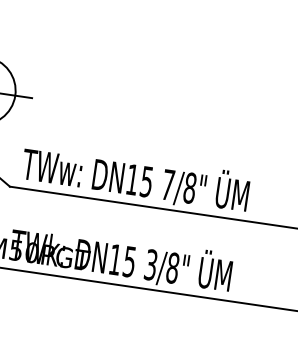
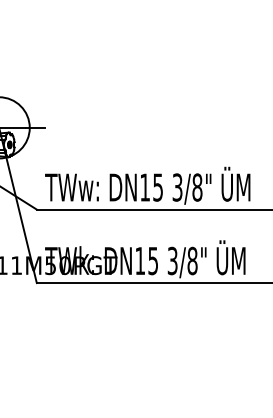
text: (168, 184) -> (177, 187), 7/8" -> 3/8"

